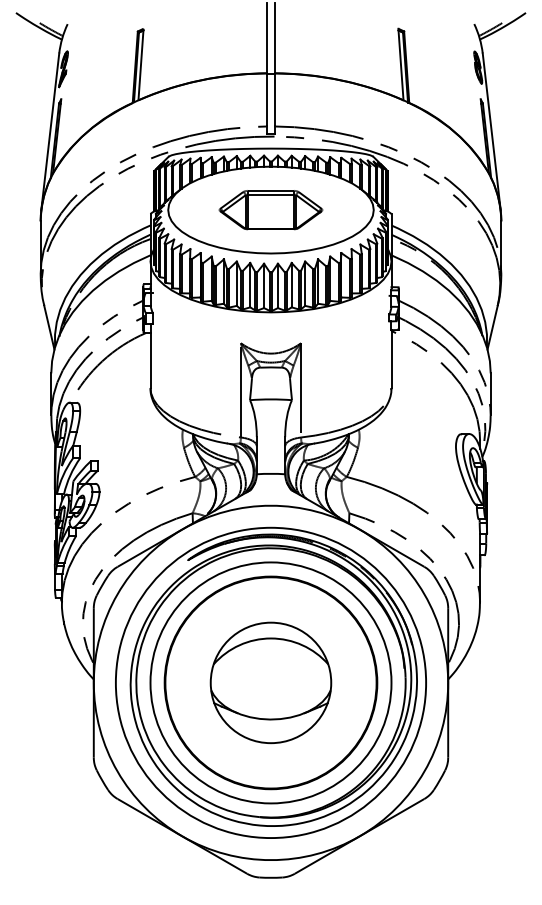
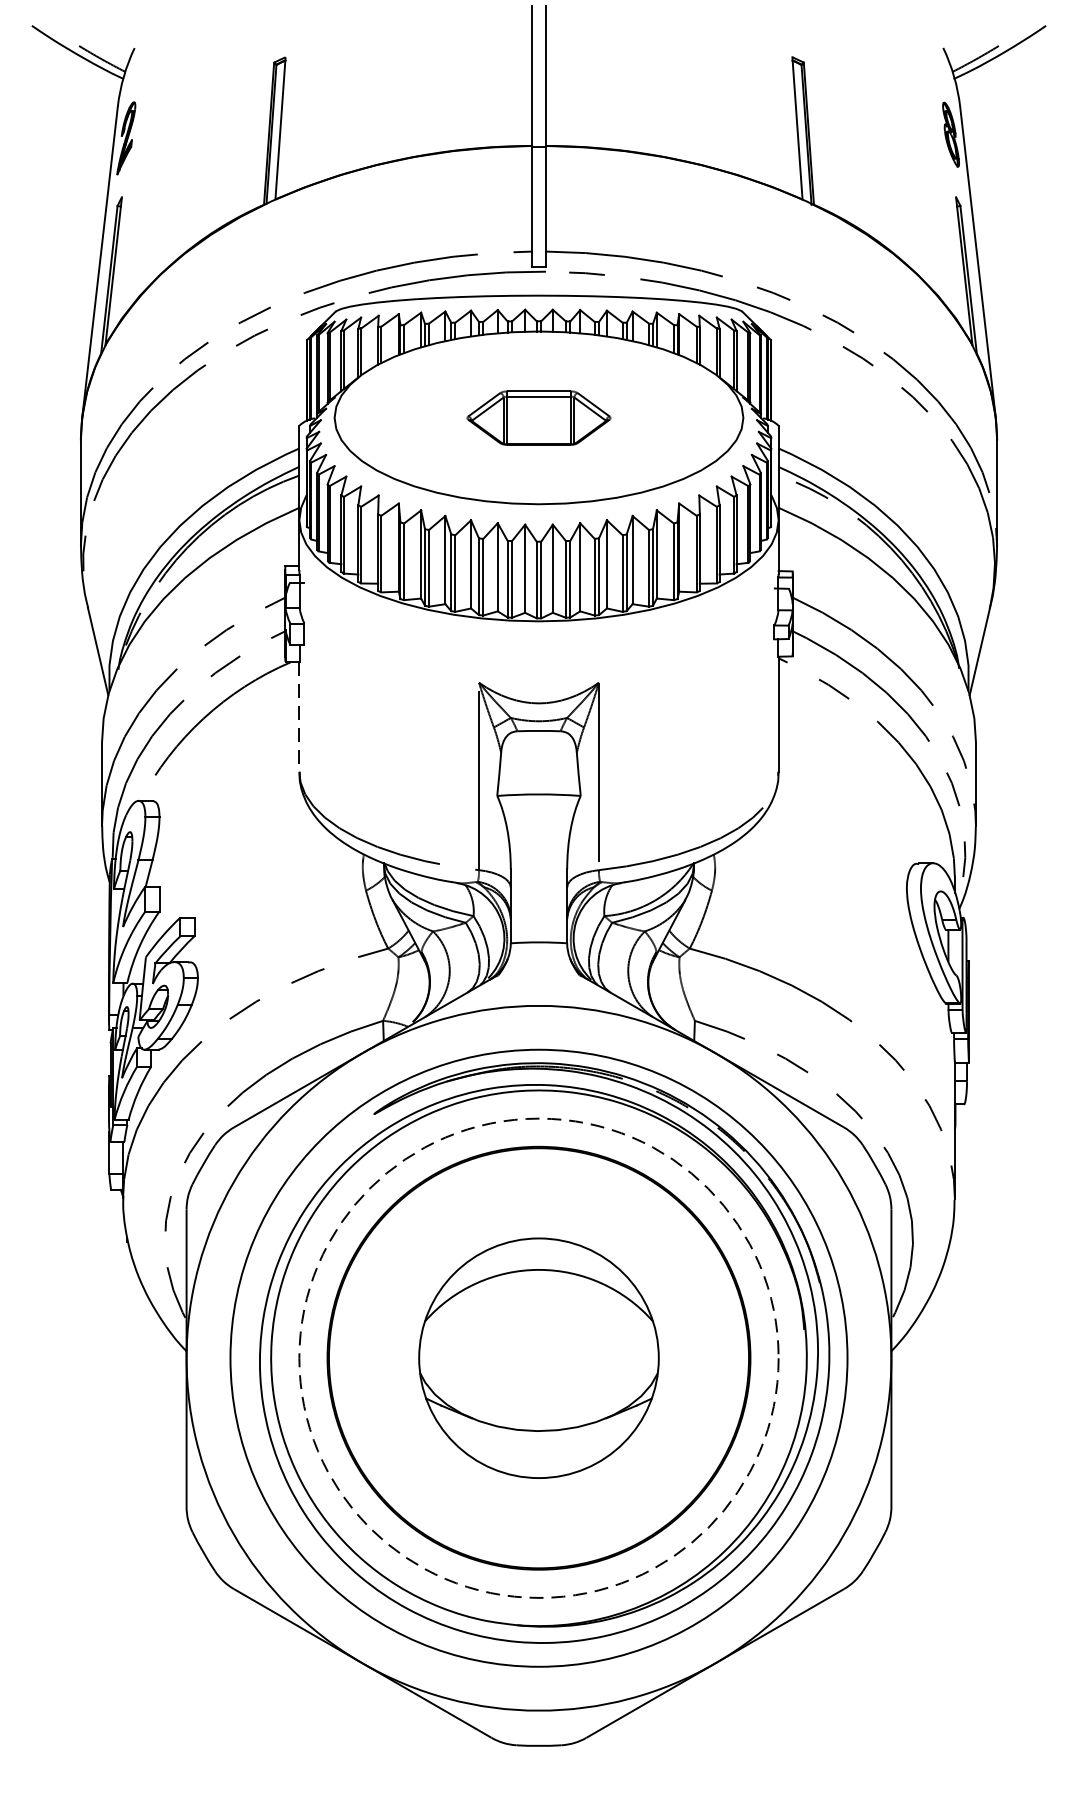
part: (270, 210) -> (538, 418), size x0.7
line: (150, 360) -> (299, 717), solid -> dashed
circle: (270, 682) -> (538, 1357), solid -> dashed

